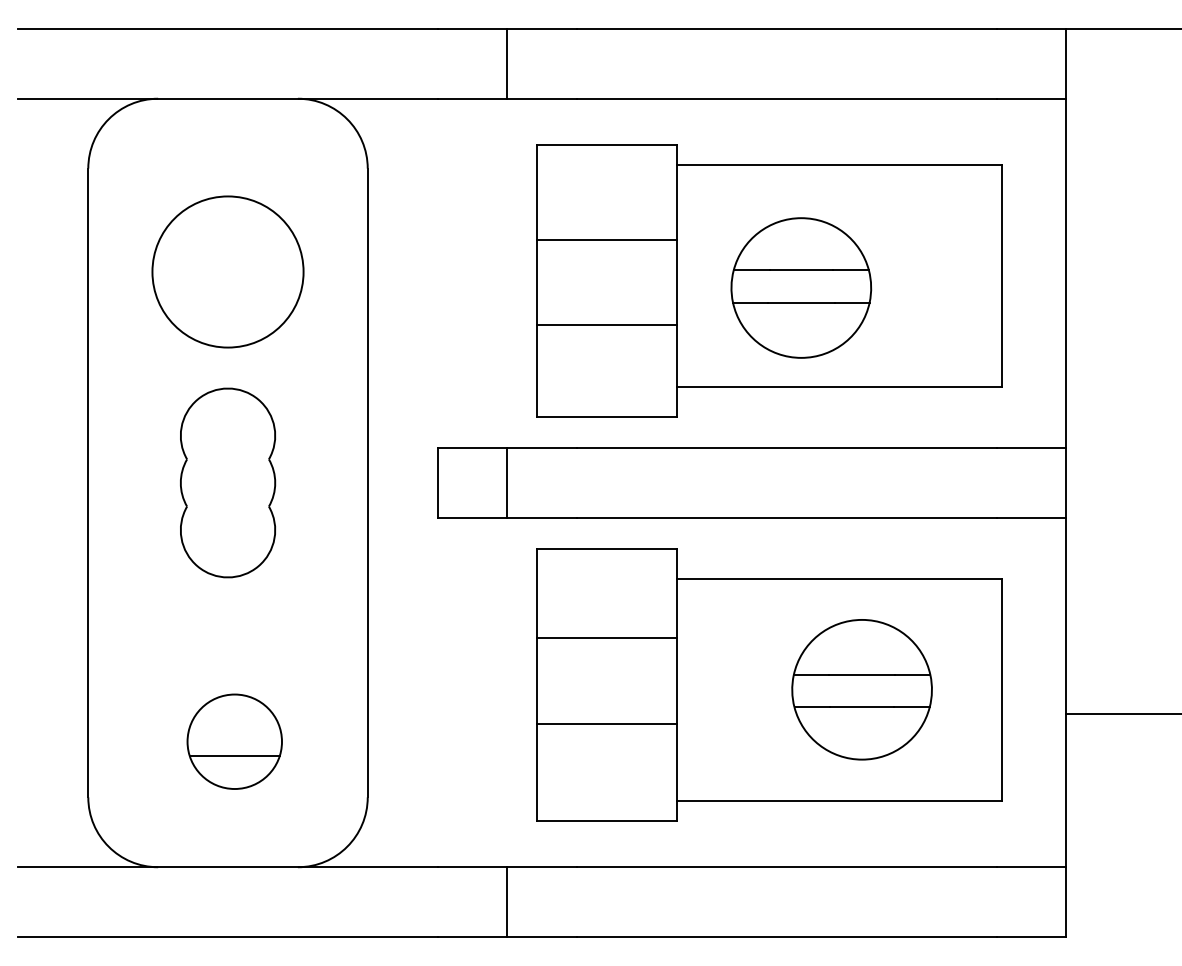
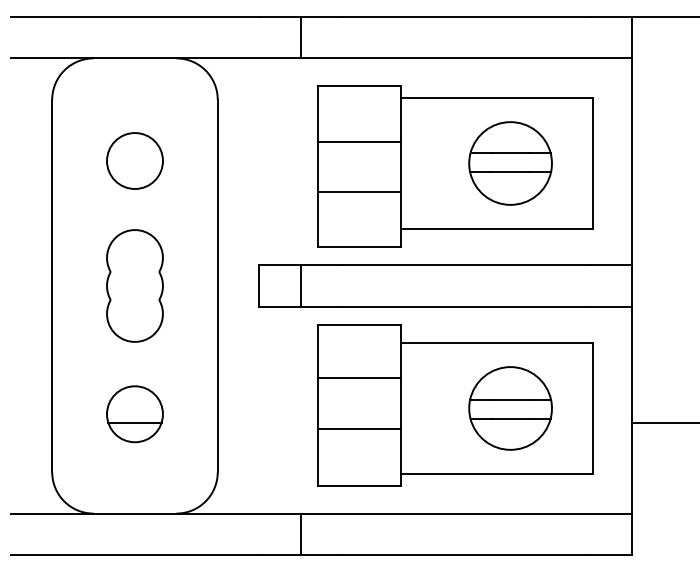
circle: (227, 271) -> (134, 160), size x0.62
part: (801, 288) -> (510, 163), moved
part: (233, 742) -> (134, 414), moved

